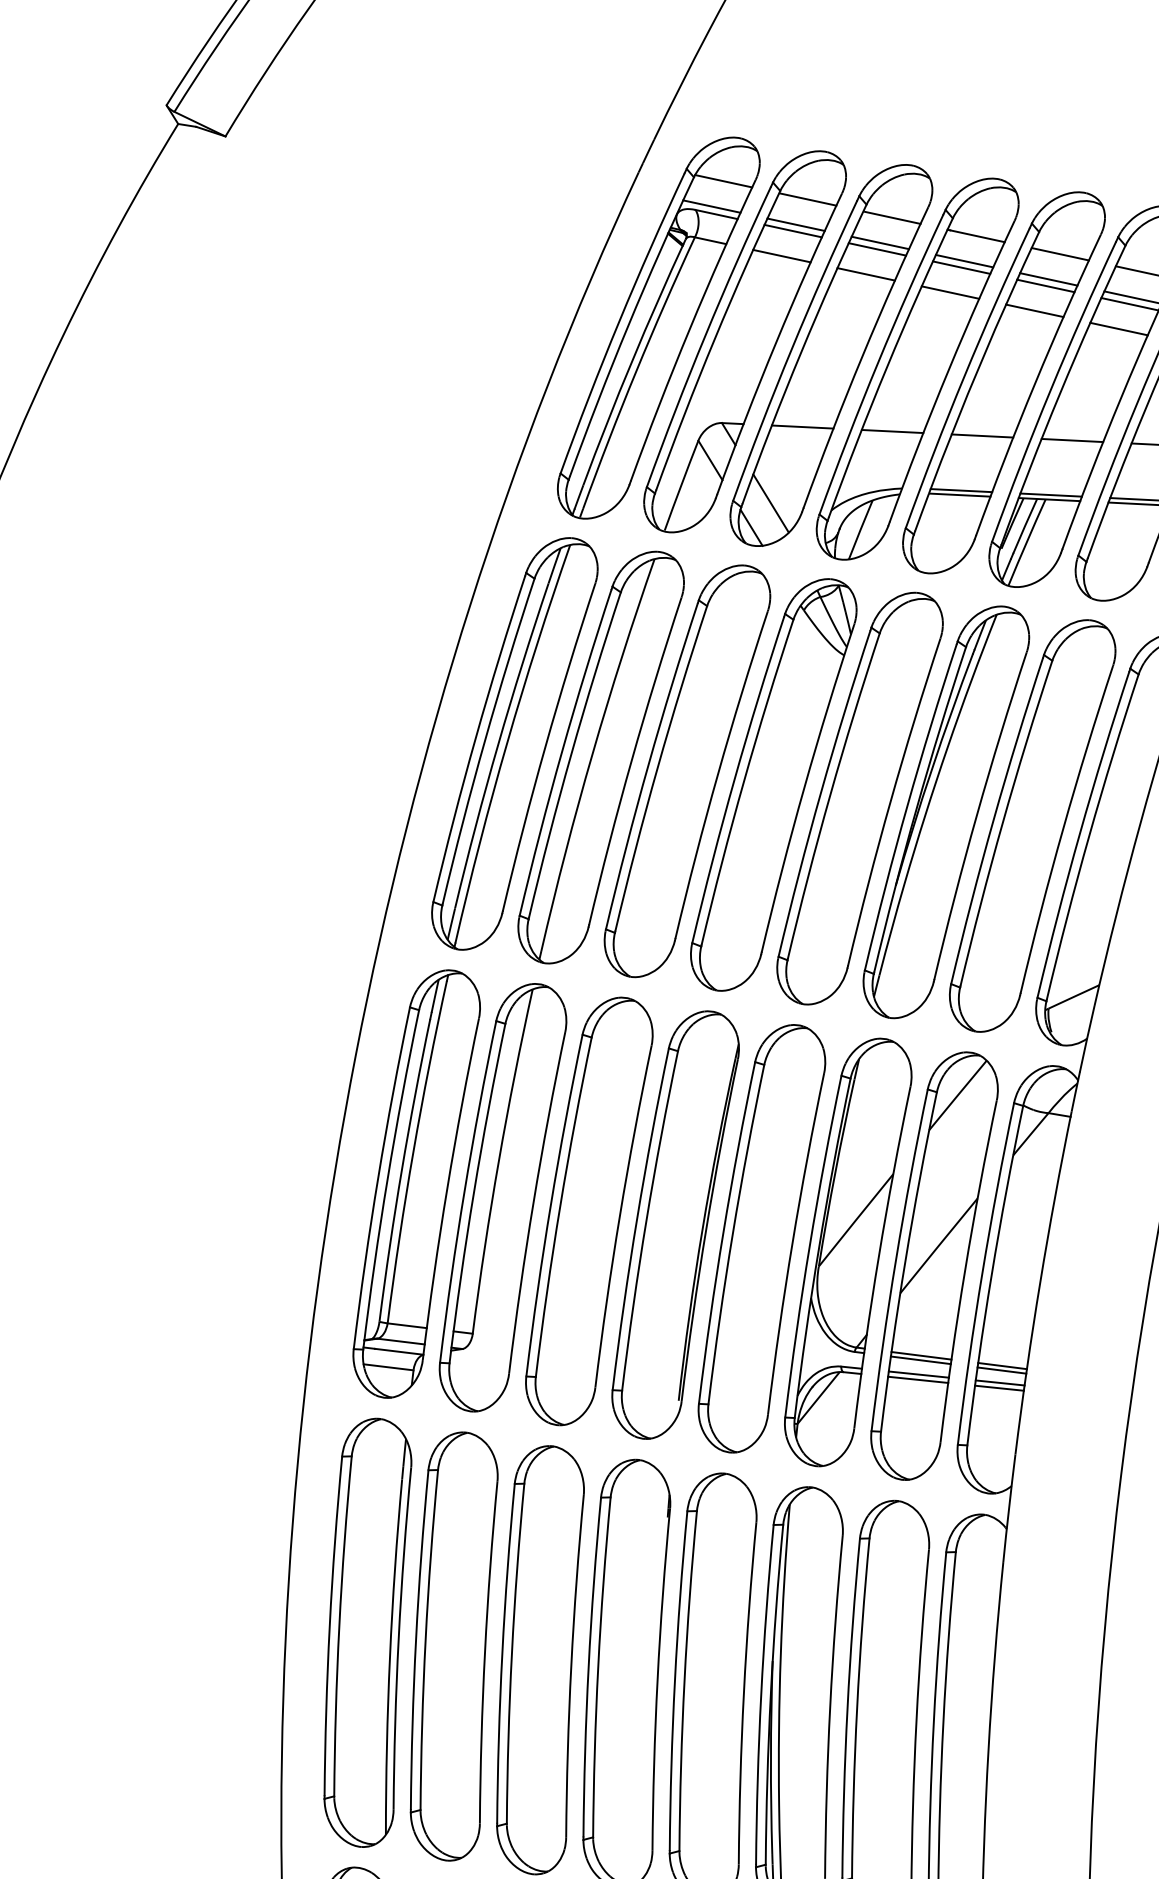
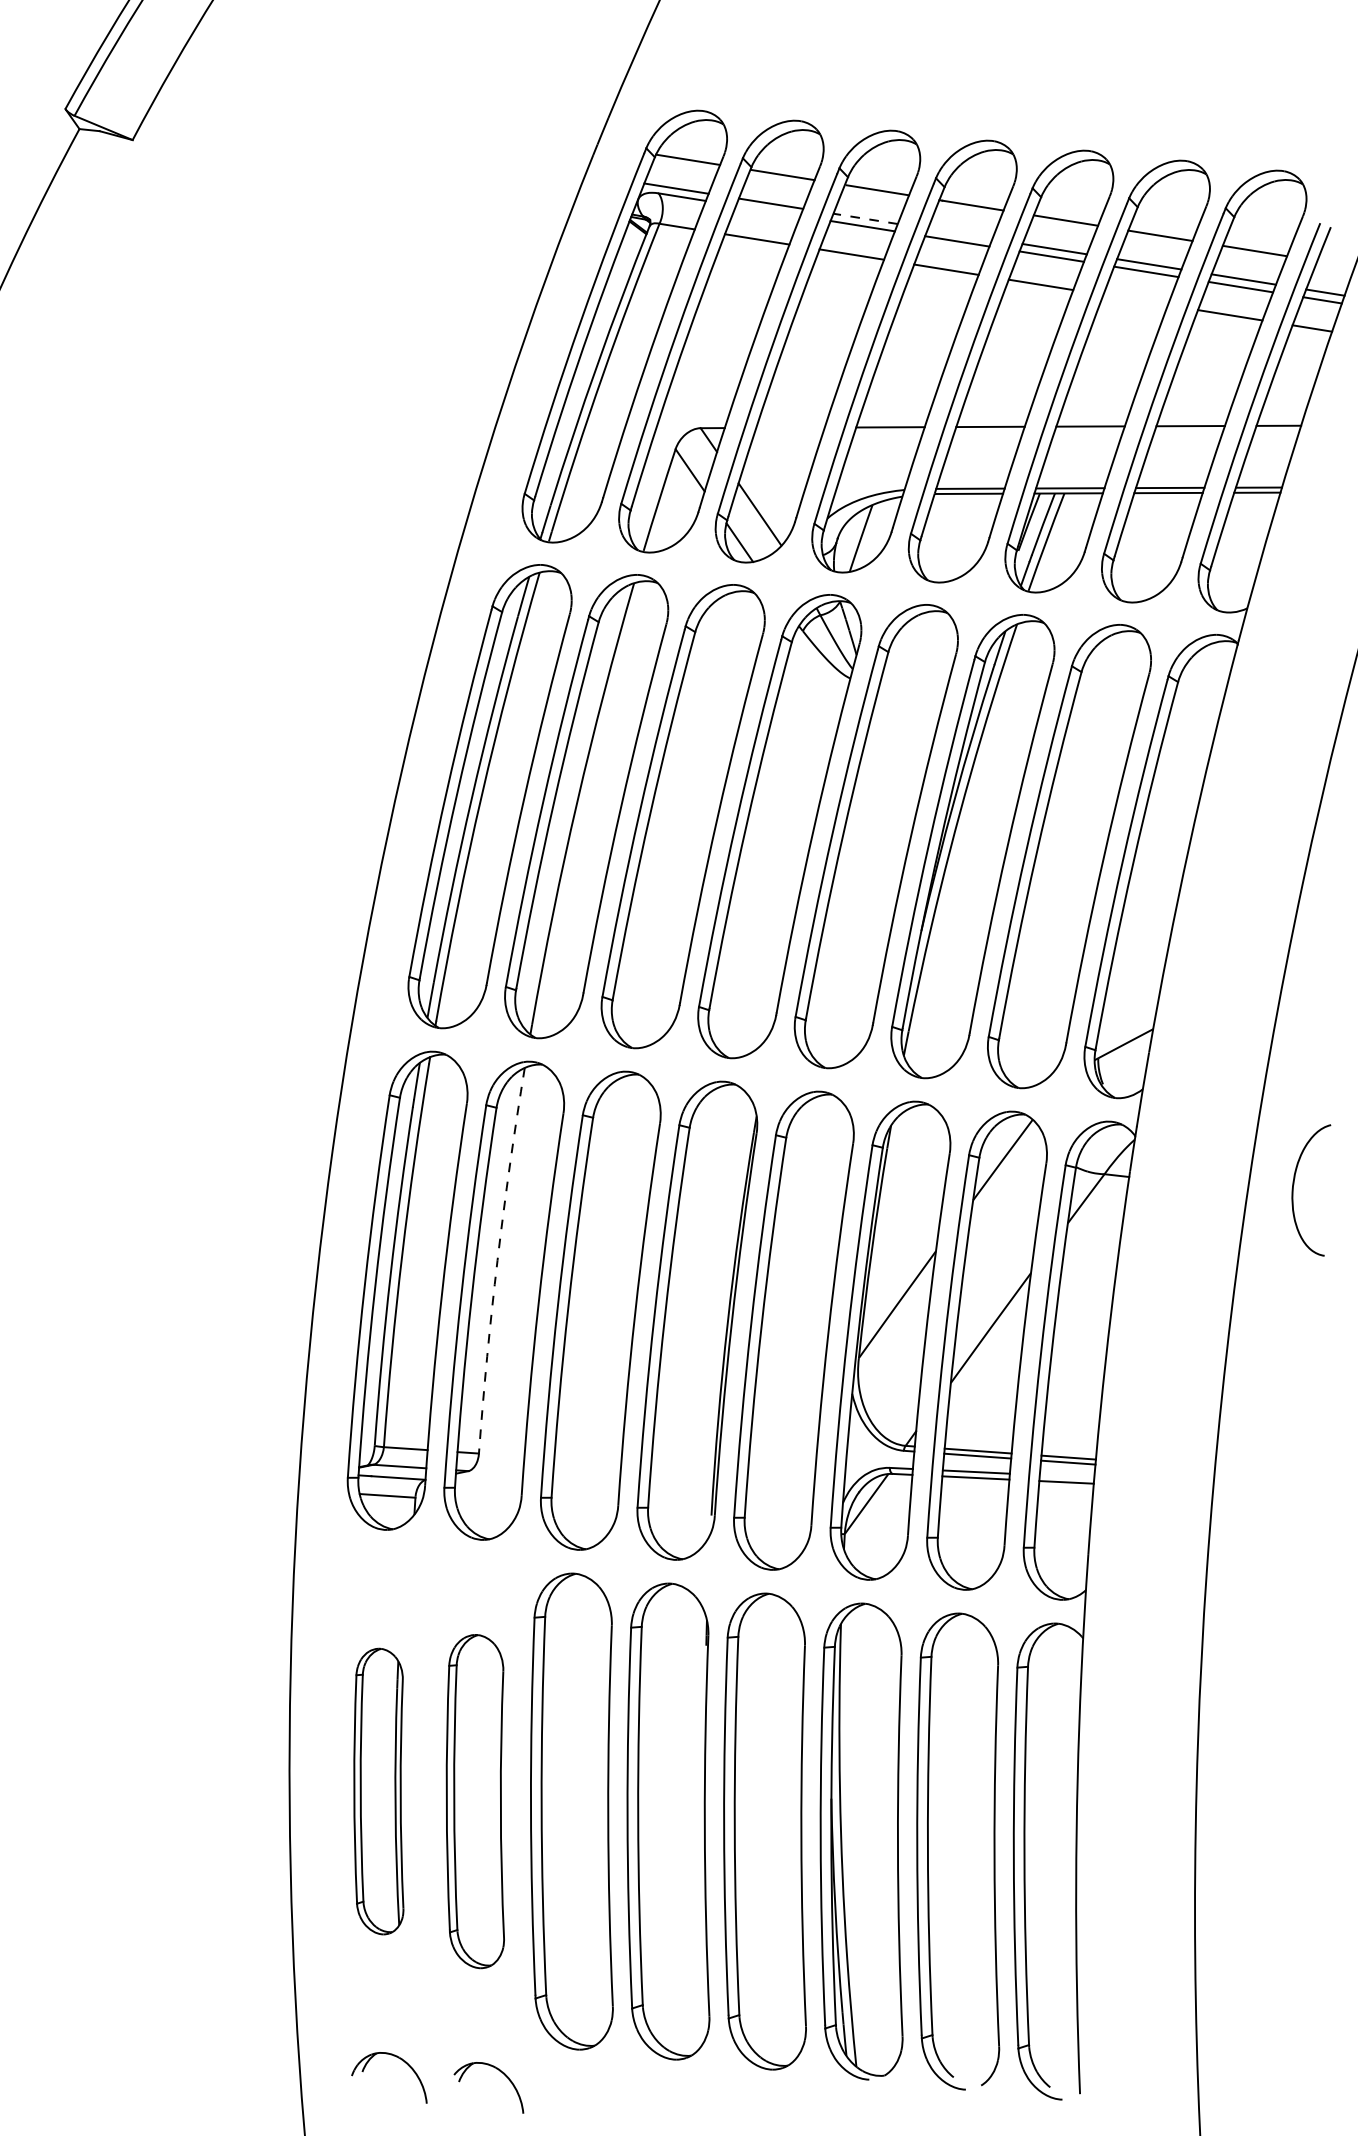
line: (793, 230) -> (768, 210), removed
line: (880, 242) -> (865, 218), solid -> dashed
line: (964, 260) -> (960, 233), removed
line: (1118, 328) -> (1135, 299), removed
line: (802, 426) -> (790, 427), removed
arc: (498, 1161) -> (497, 1260), solid -> dashed
line: (999, 1382) -> (1066, 1476), removed
part: (366, 1632) -> (378, 1791), size x0.6
part: (452, 1646) -> (475, 1801), size x0.7

